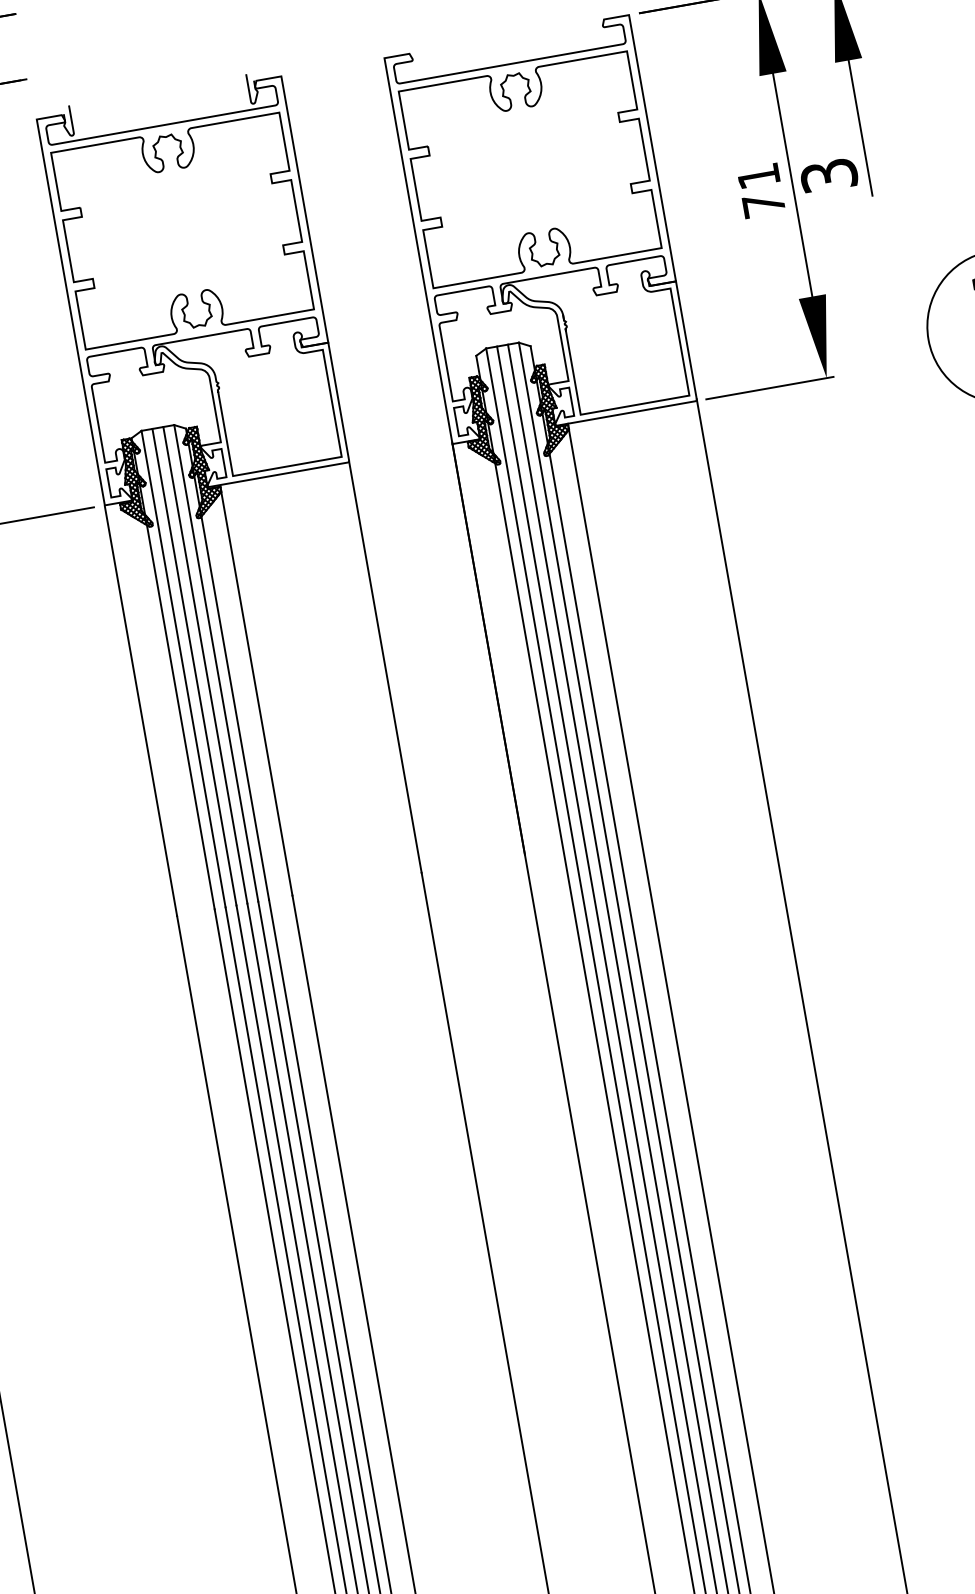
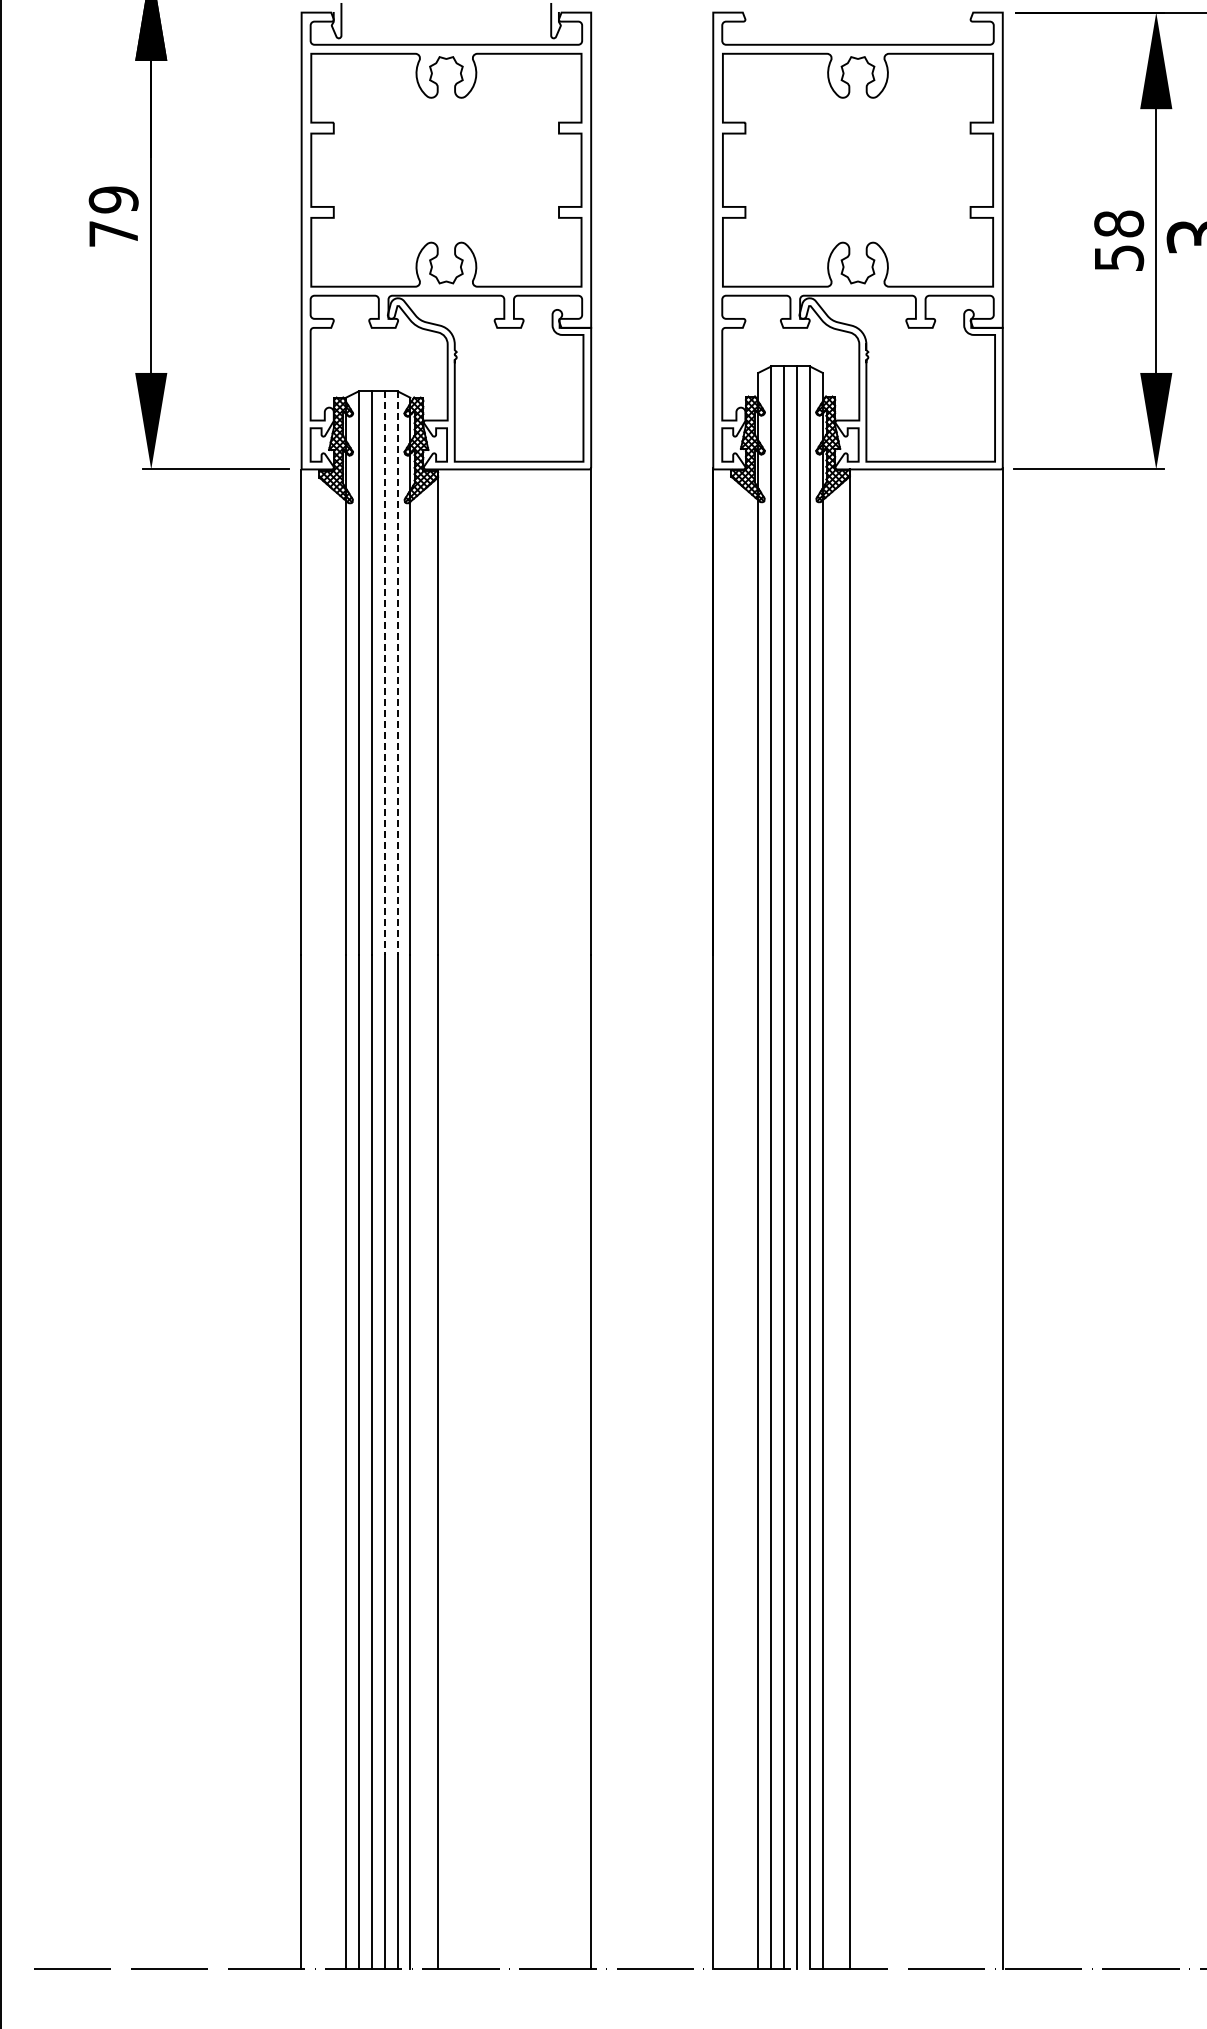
text: (761, 190) -> (1119, 240), 71 -> 58
line: (216, 663) -> (397, 673), solid -> dashed
line: (205, 665) -> (384, 673), solid -> dashed

